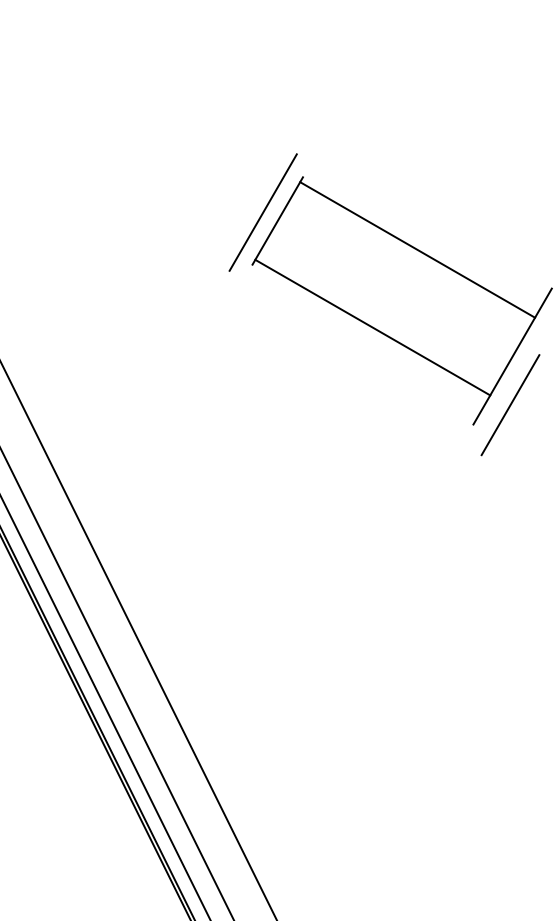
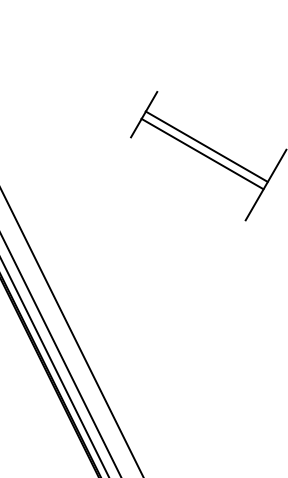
line: (263, 212) -> (136, 110), removed
line: (417, 249) -> (206, 146), moved
line: (372, 326) -> (202, 153), moved
line: (509, 405) -> (264, 210), removed

